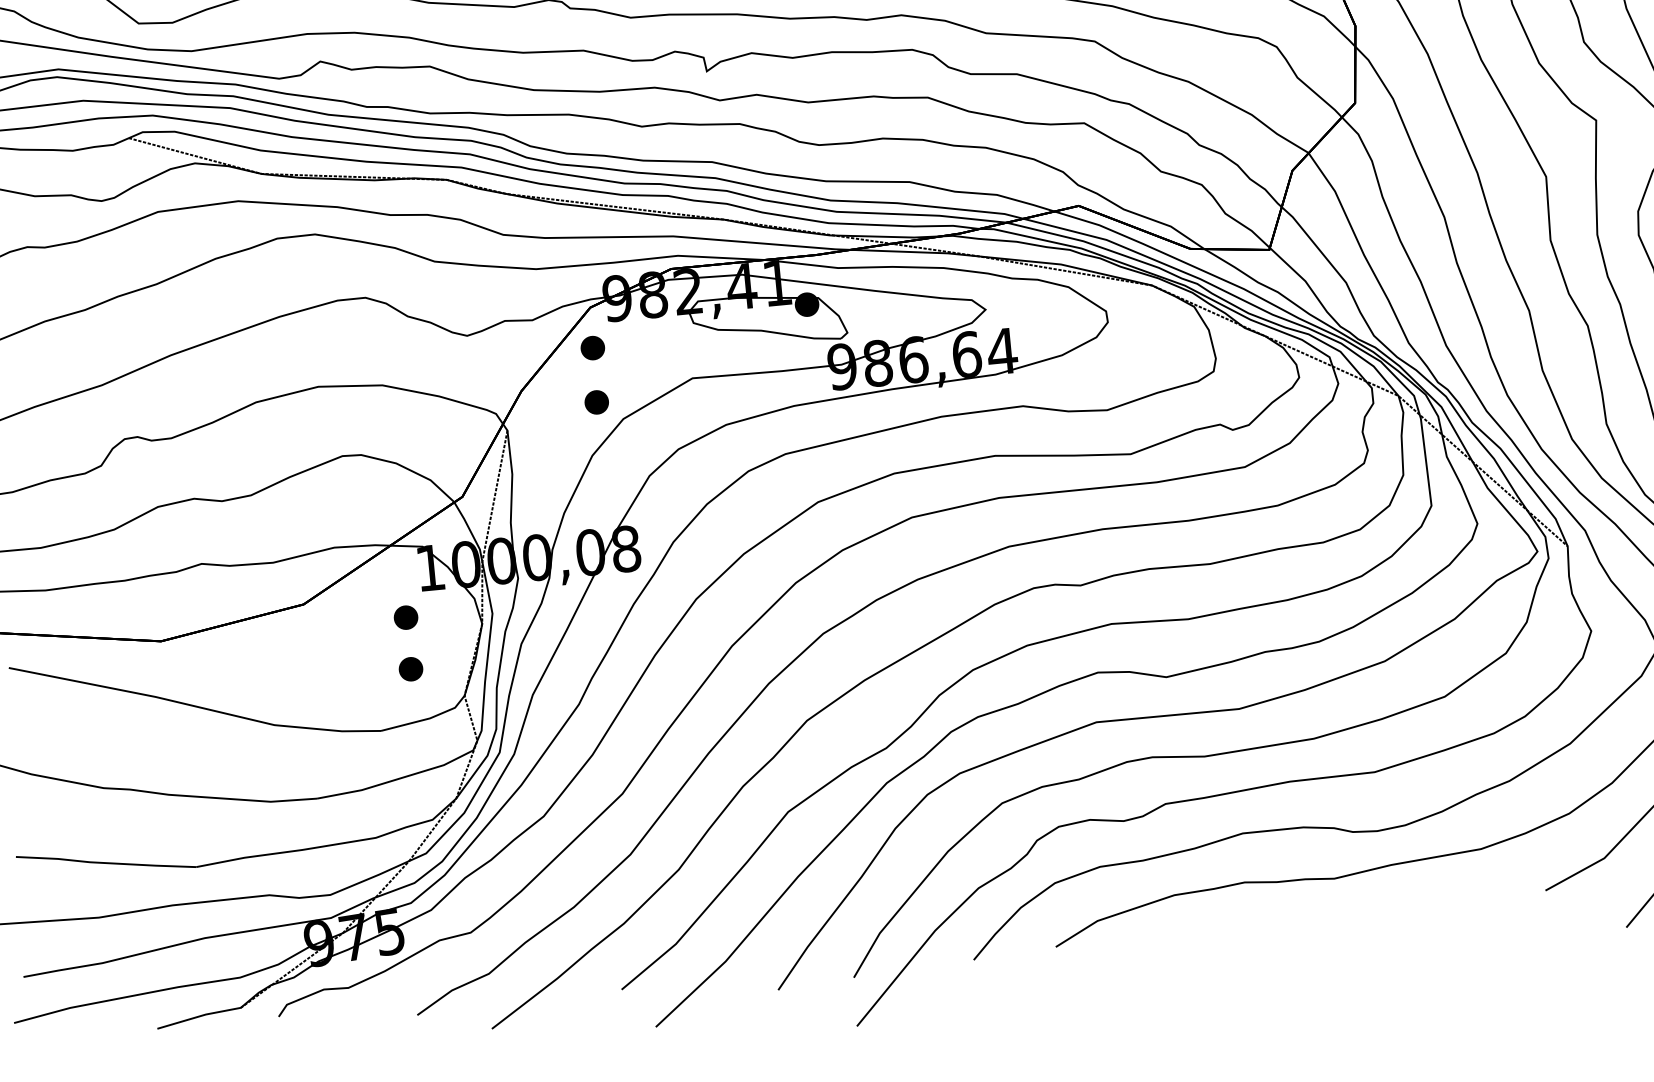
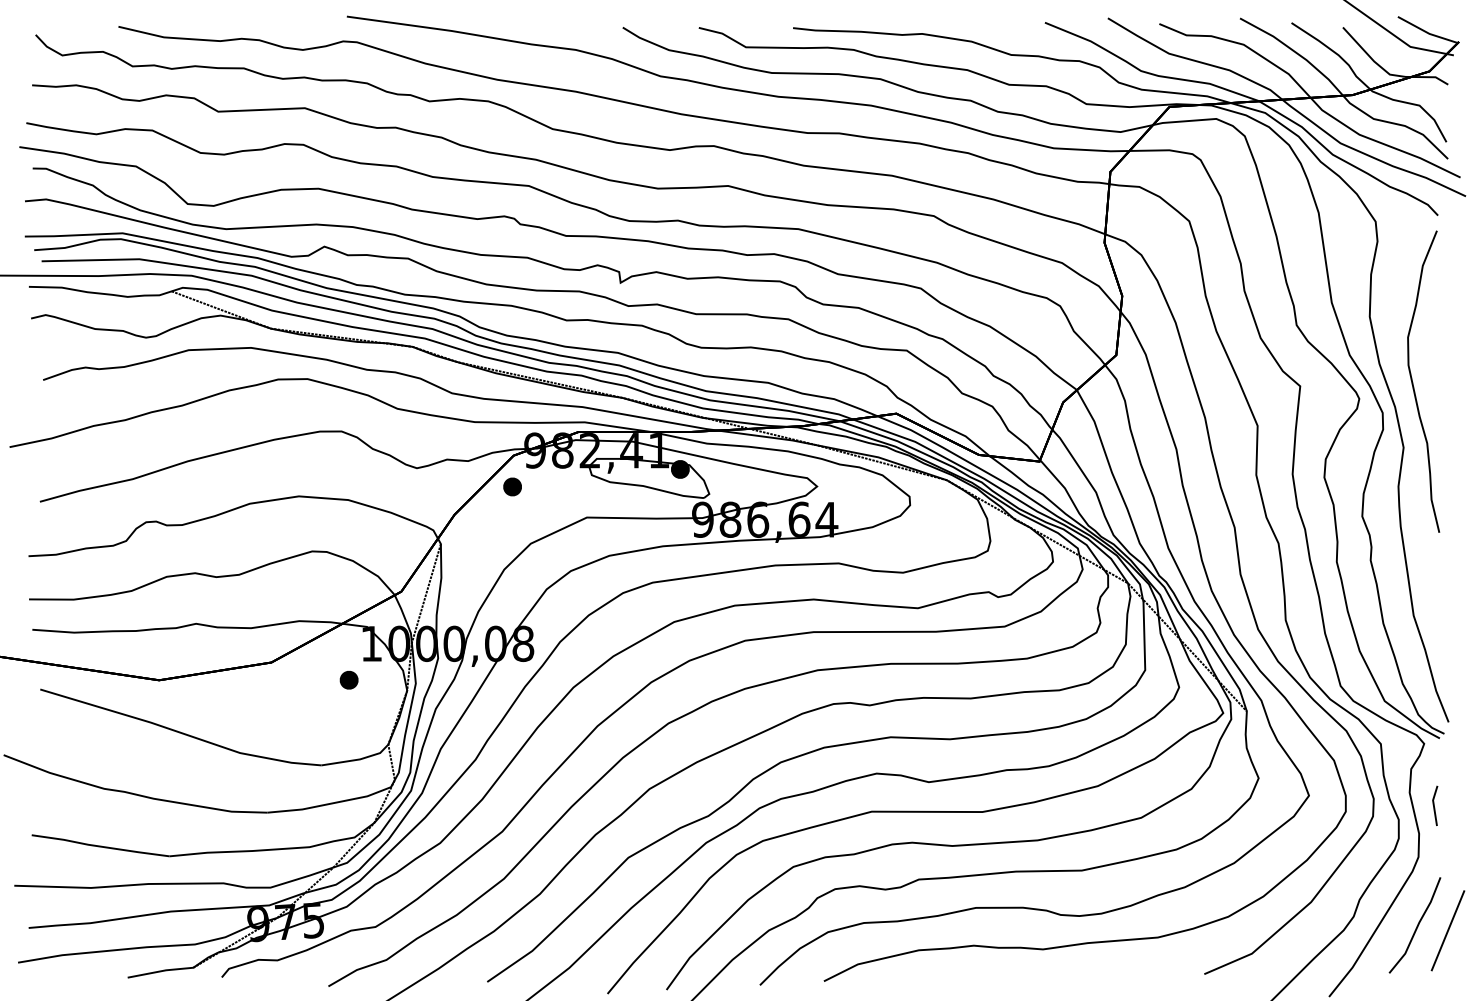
part: (596, 401) -> (511, 528), removed
part: (410, 669) -> (348, 720), removed

